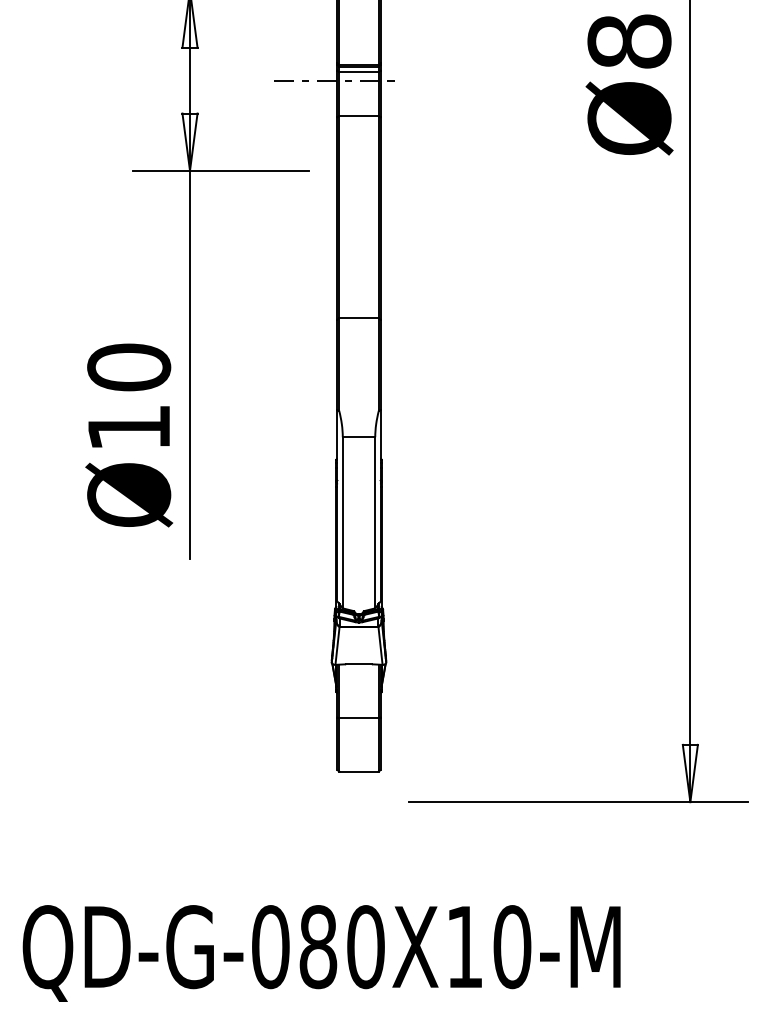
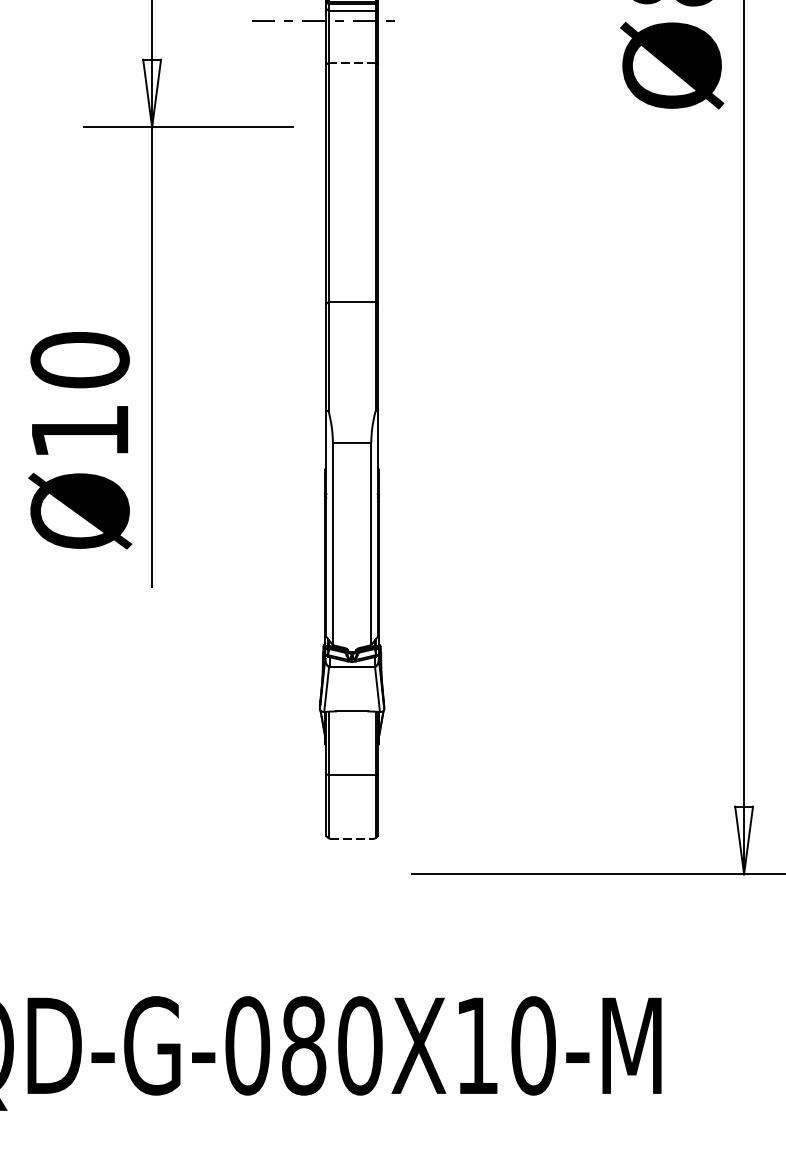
line: (359, 116) -> (352, 63), solid -> dashed
line: (359, 771) -> (352, 838), solid -> dashed

